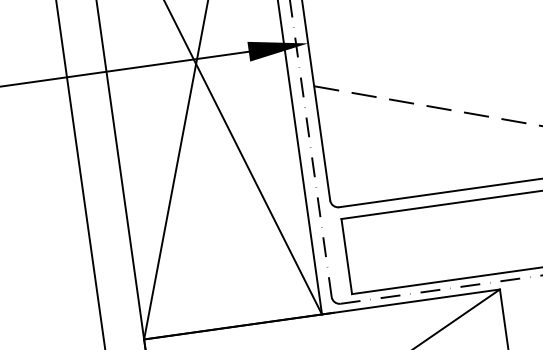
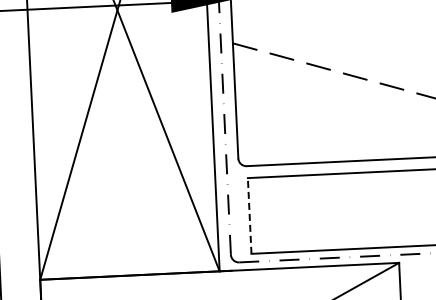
line: (346, 256) -> (249, 215), solid -> dashed

